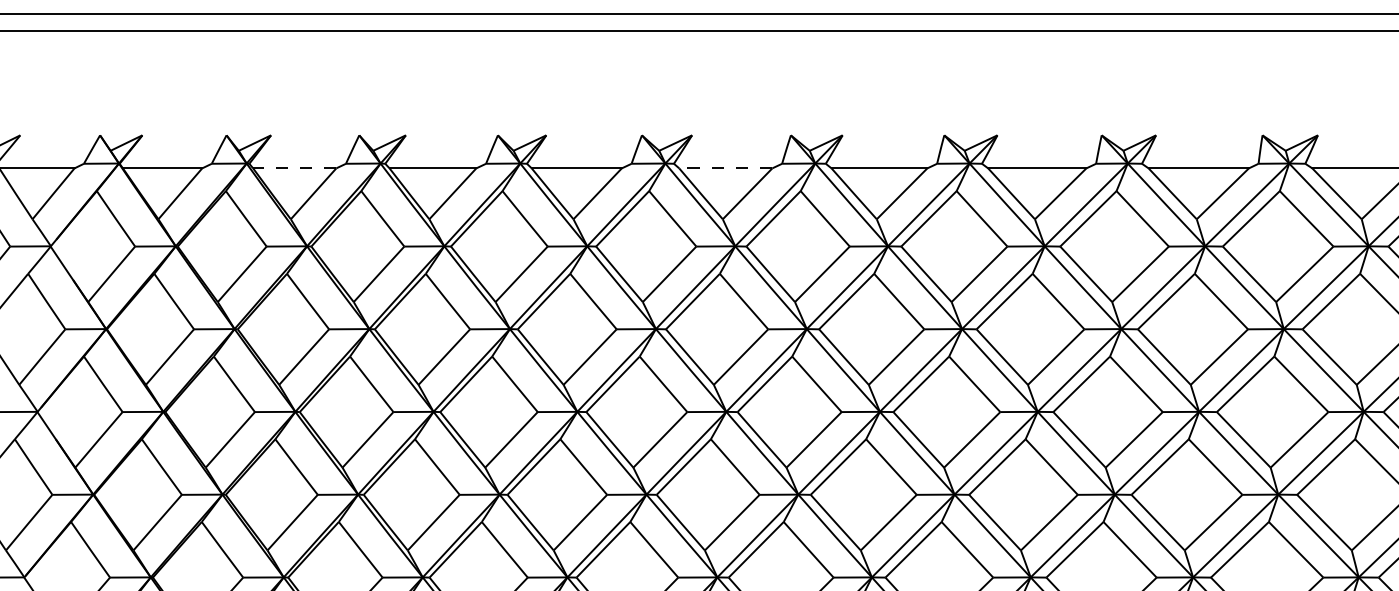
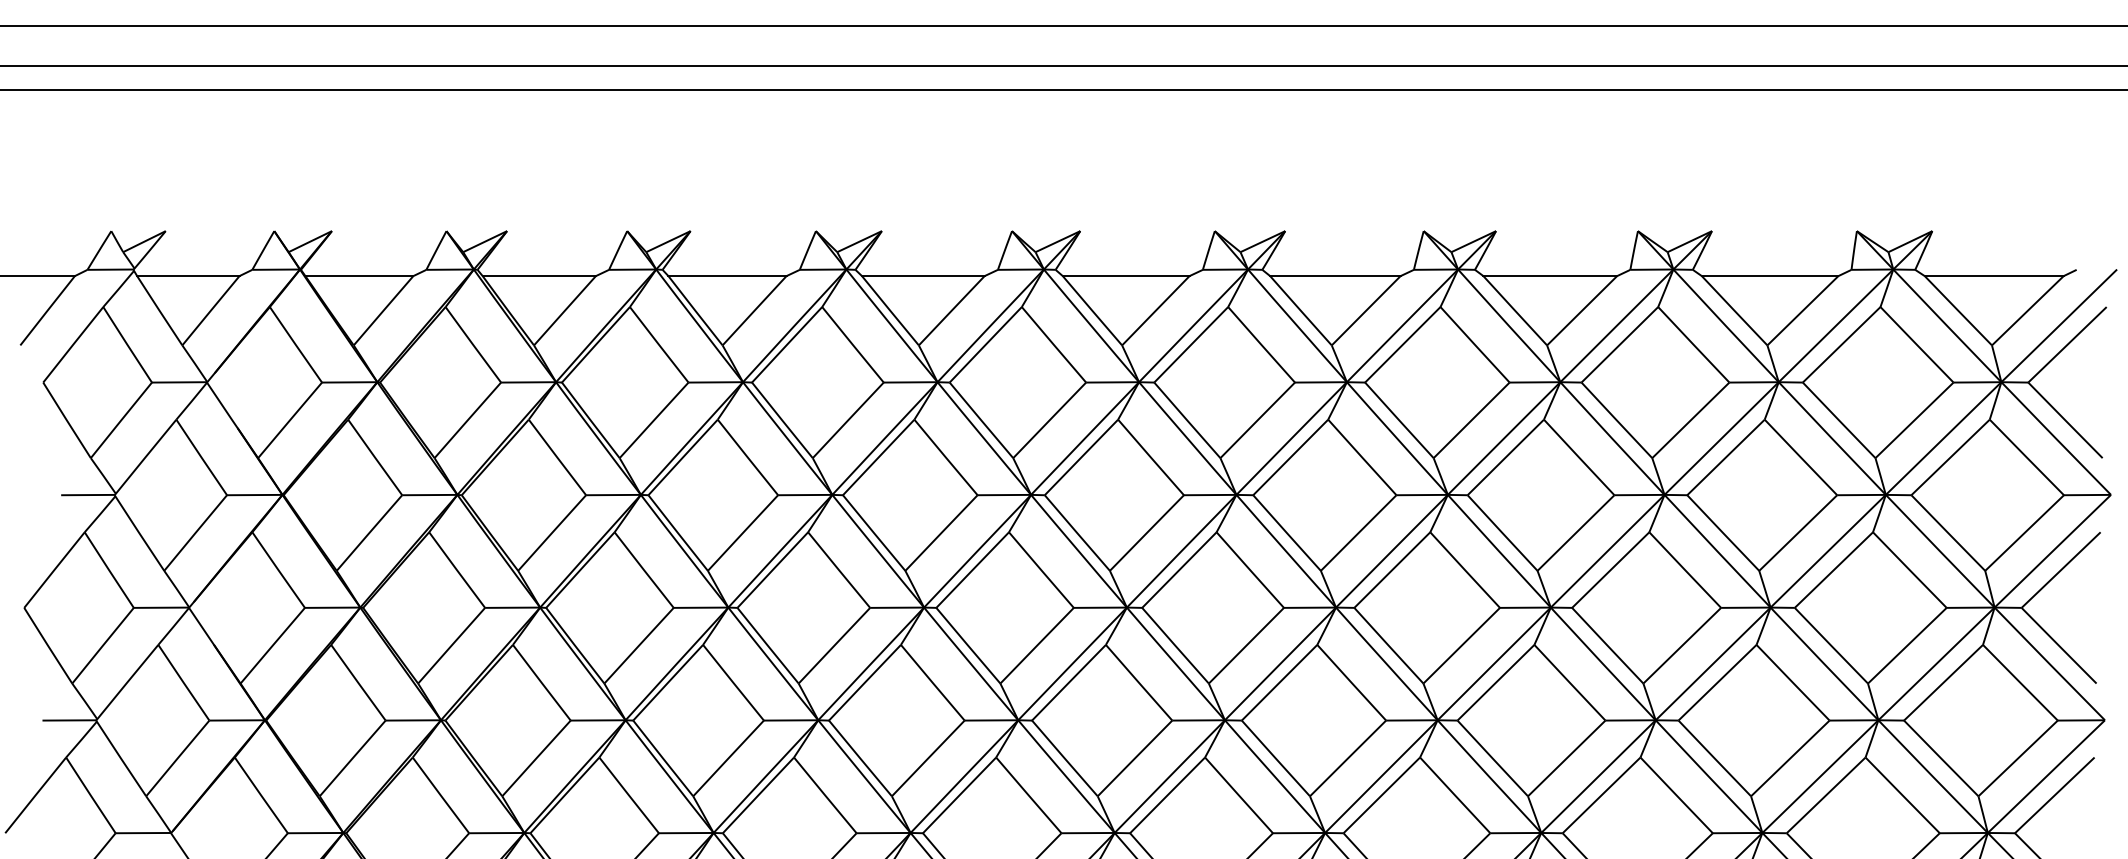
line: (294, 168) -> (539, 276), dashed -> solid
line: (725, 168) -> (1125, 276), dashed -> solid

